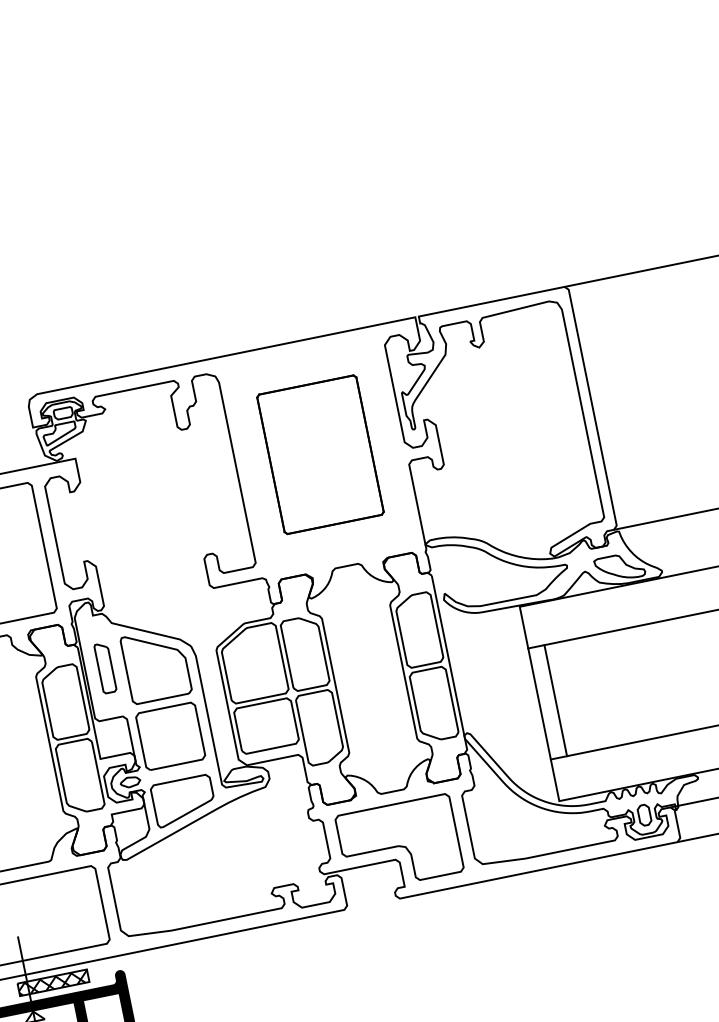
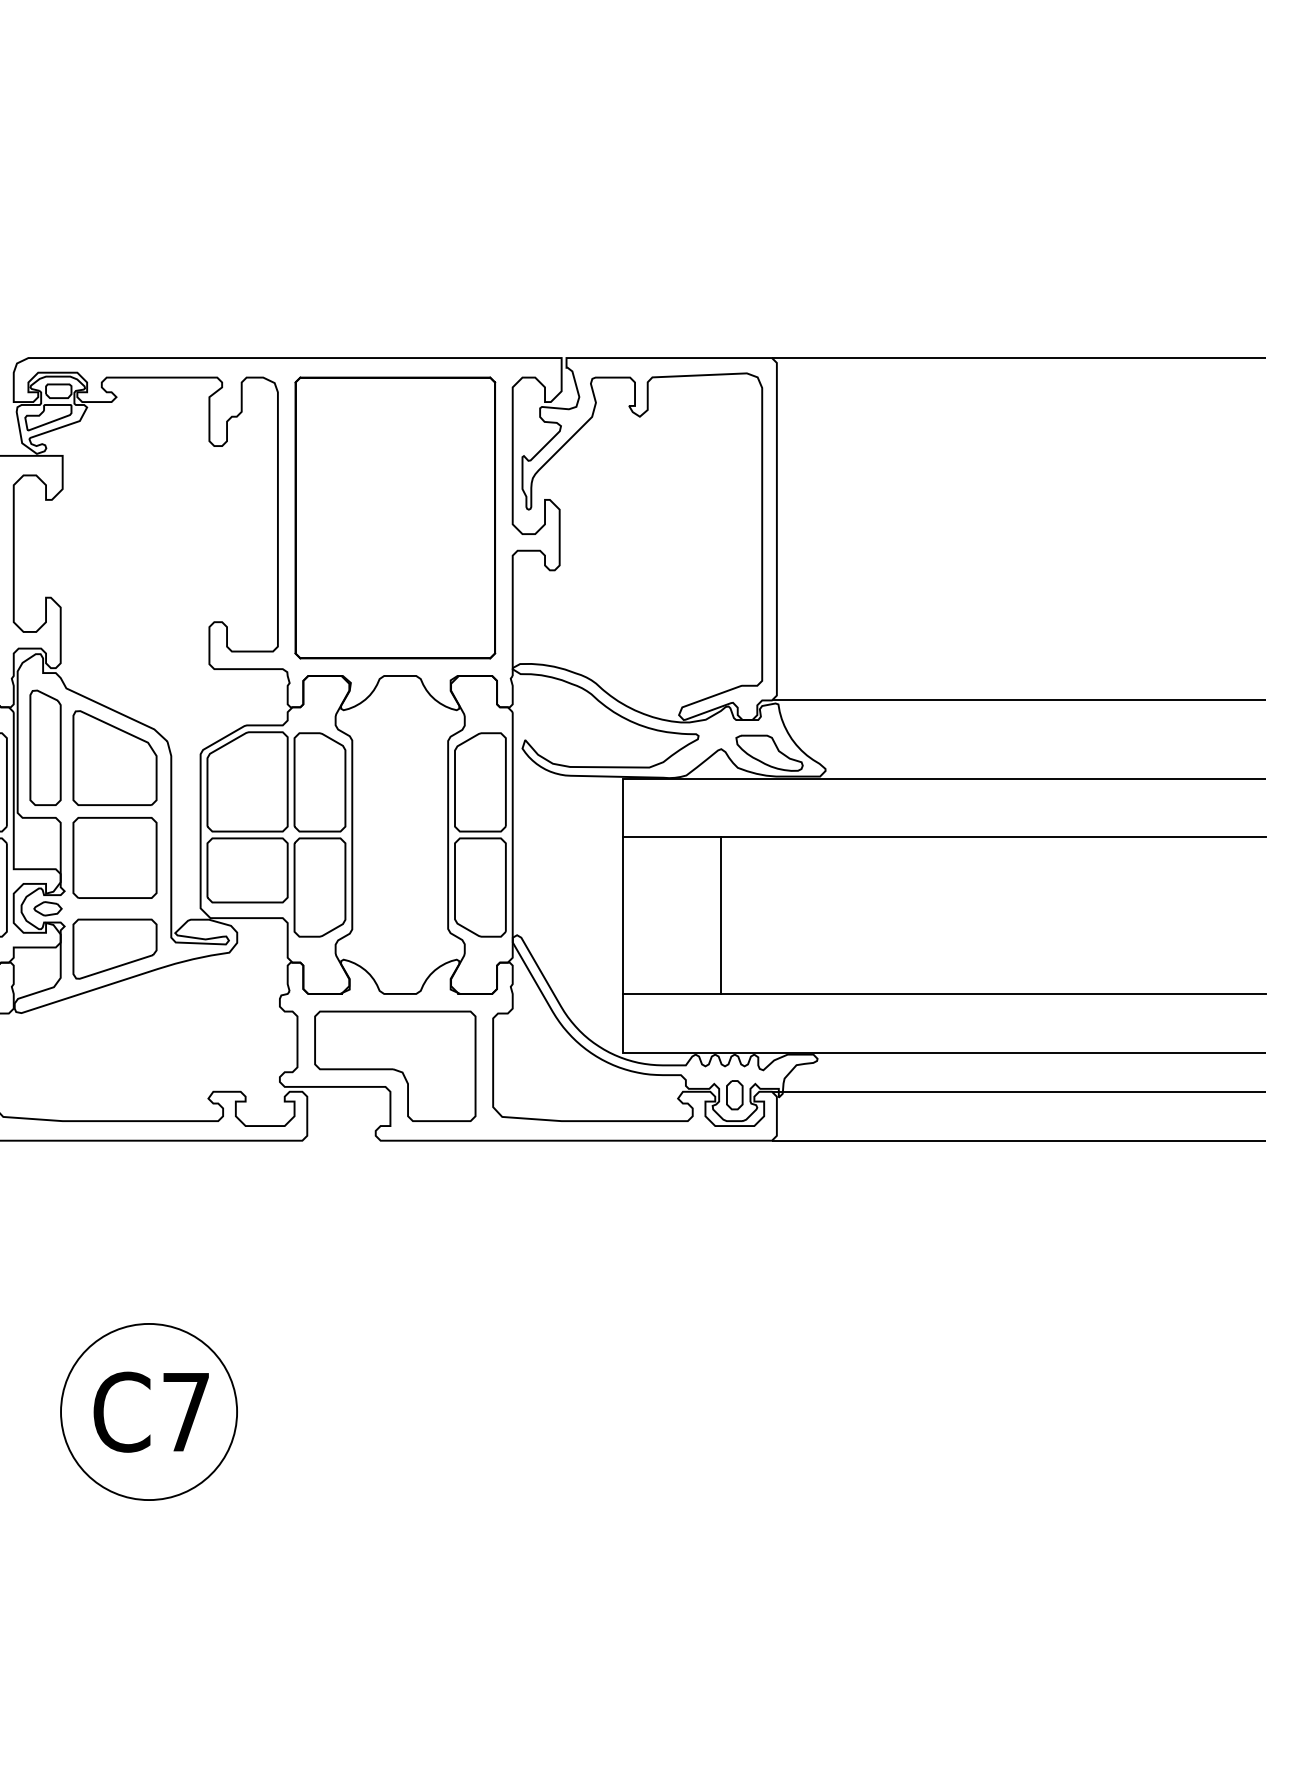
part: (320, 454) -> (395, 517), size x1.43
part: (105, 668) -> (45, 747), size x1.67
line: (556, 700) -> (721, 915), moved

